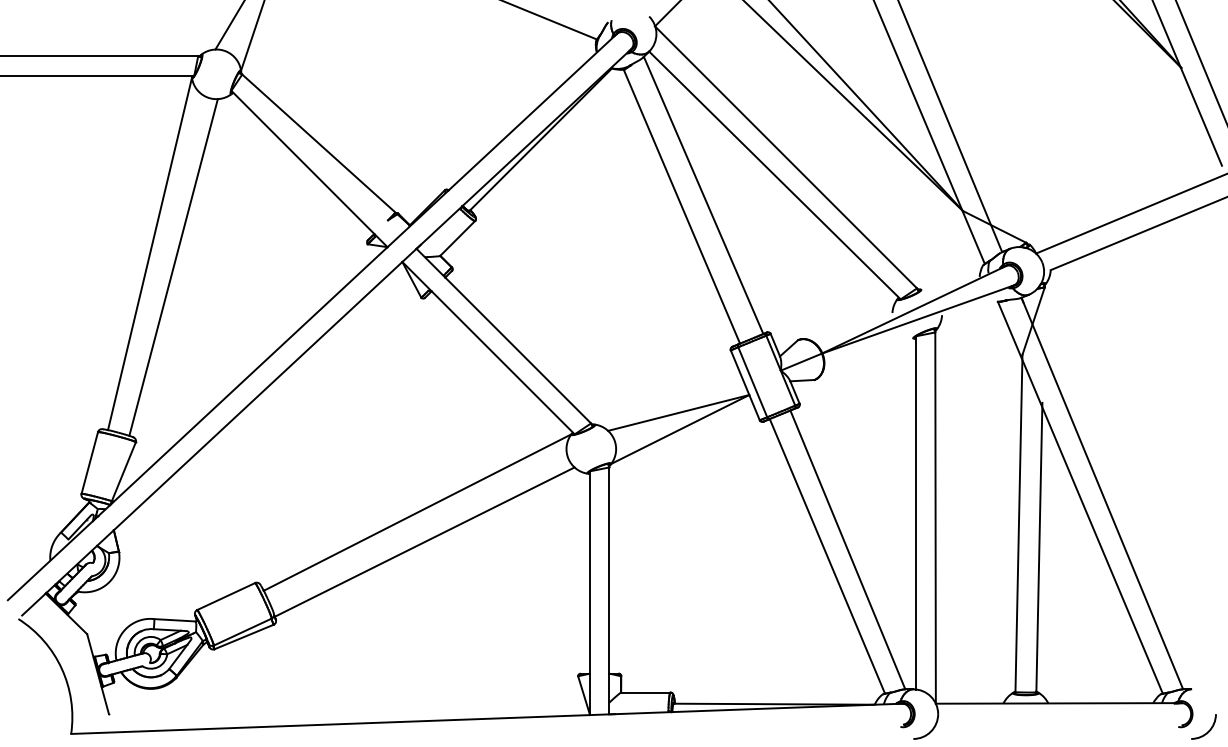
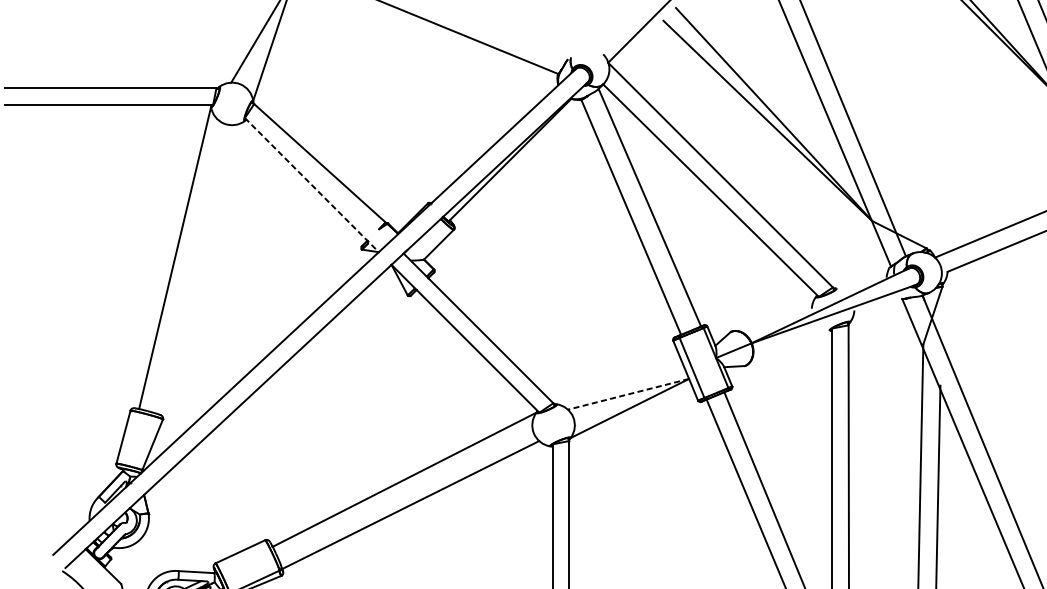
line: (309, 169) -> (311, 185), solid -> dashed
line: (173, 267) -> (195, 269), removed
line: (678, 412) -> (628, 393), solid -> dashed

